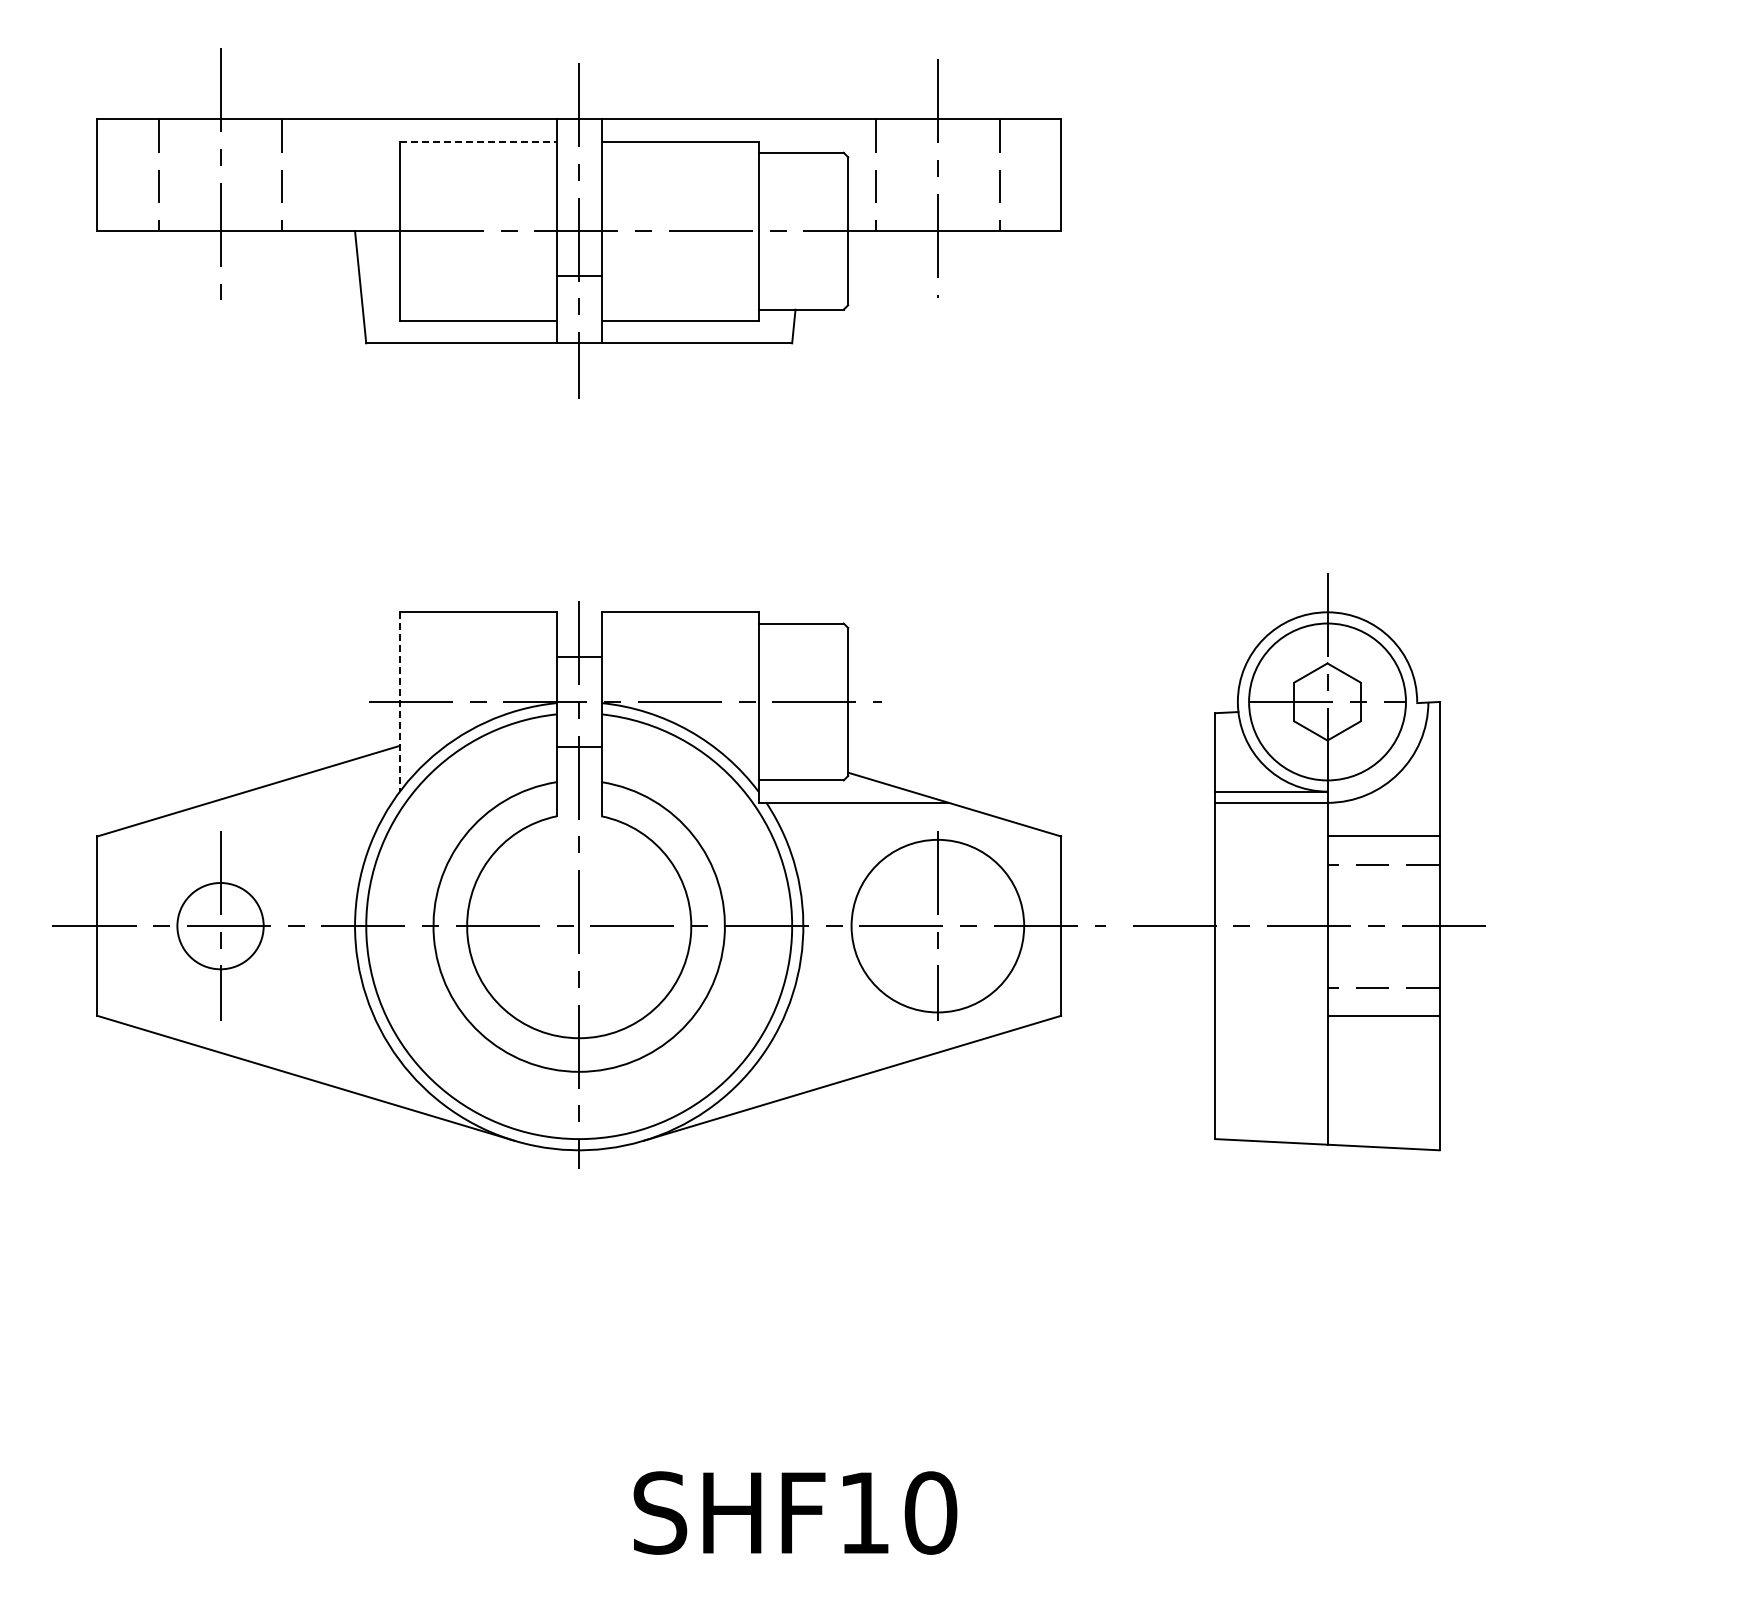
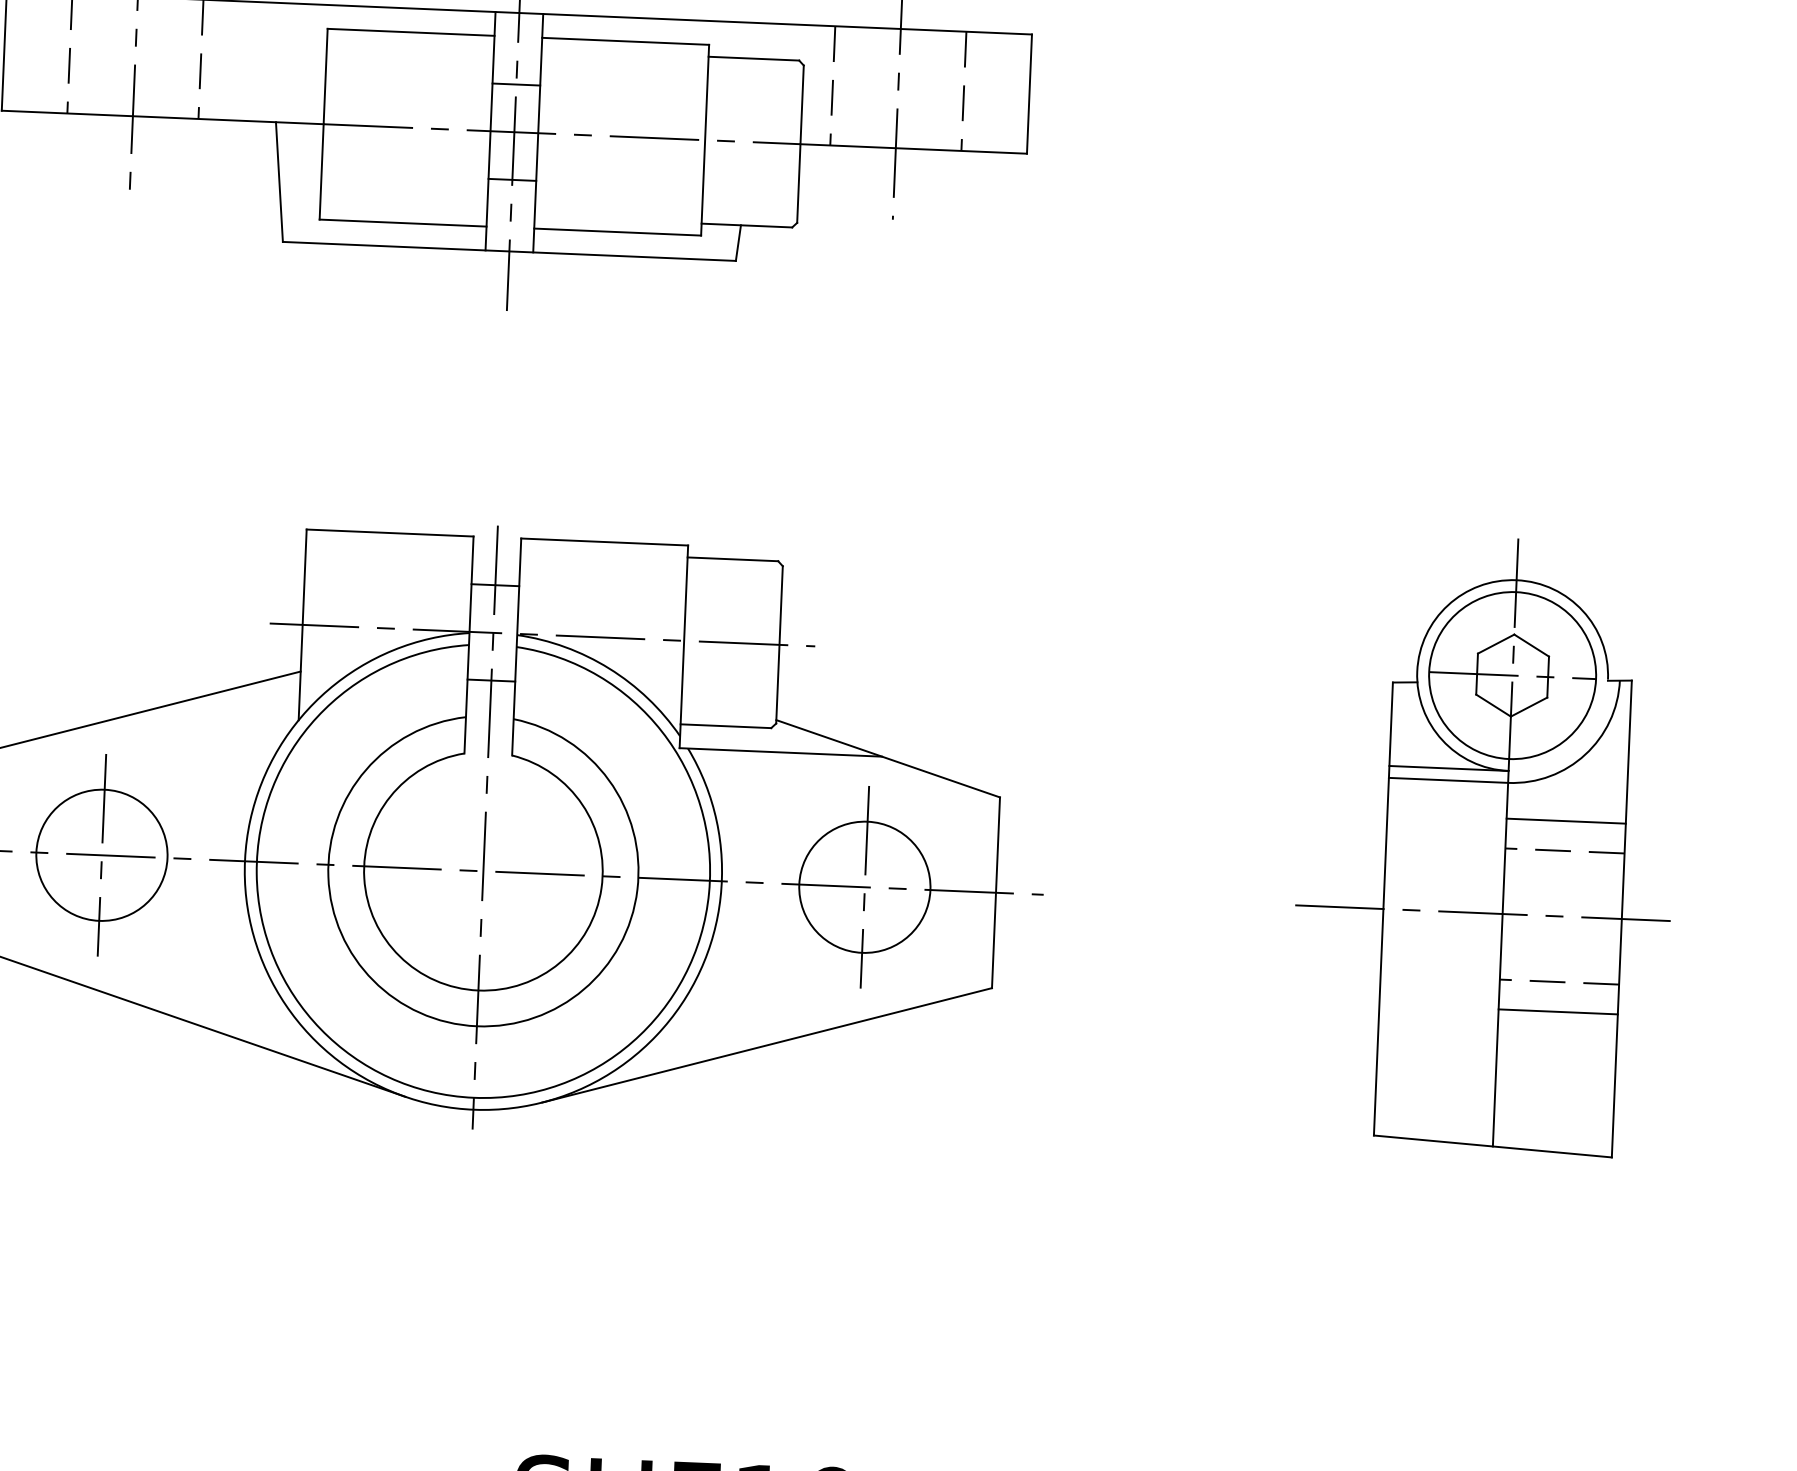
line: (478, 141) -> (411, 32), dashed -> solid
line: (578, 186) -> (515, 84), added
line: (399, 701) -> (302, 624), dashed -> solid
part: (1309, 862) -> (1486, 845), moved
circle: (220, 925) -> (101, 854), size x1.43
circle: (937, 925) -> (864, 886), size x0.71

